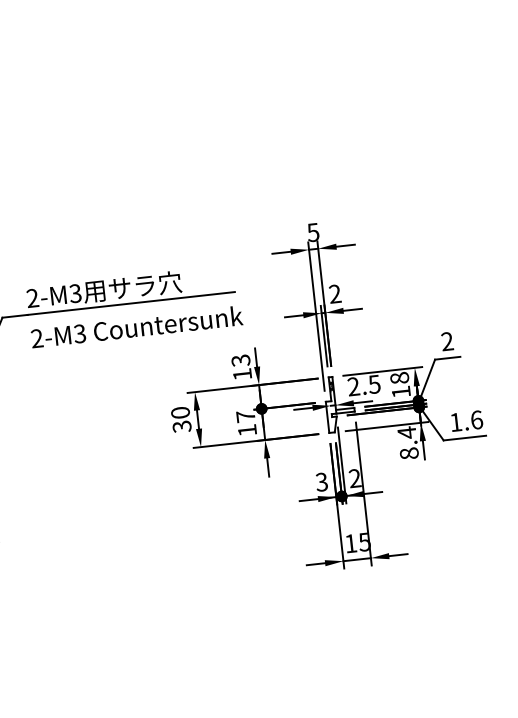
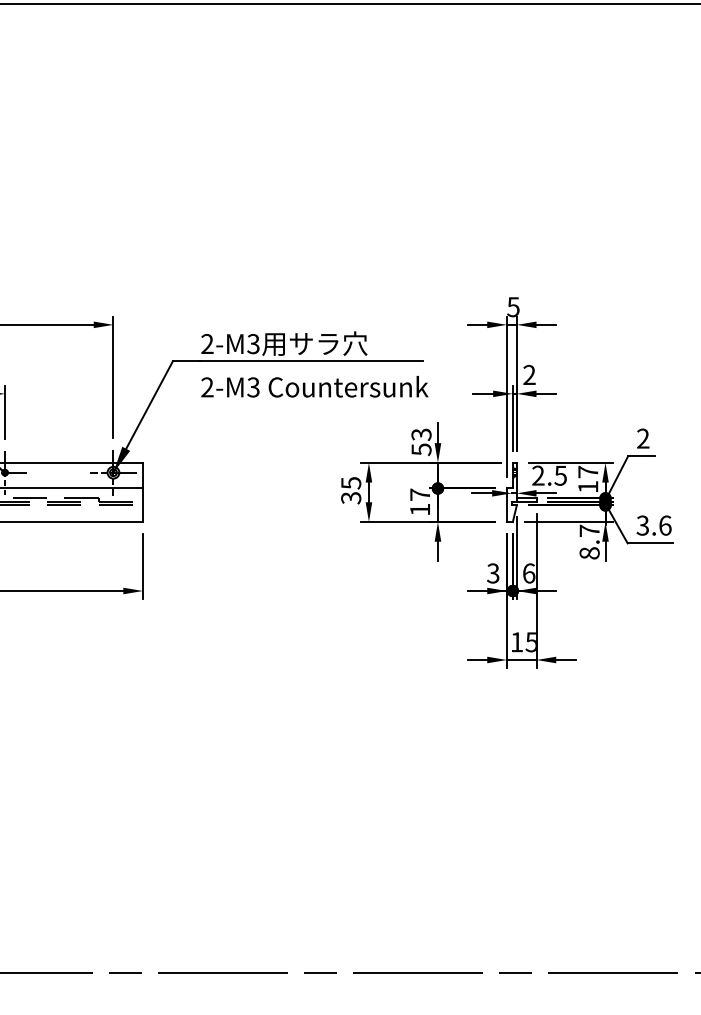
text: (242, 374) -> (421, 449), 13 -> 53
text: (399, 377) -> (588, 471), 18 -> 17
text: (180, 413) -> (351, 483), 30 -> 35
text: (455, 422) -> (642, 525), 1.6 -> 3.6
text: (406, 432) -> (589, 530), 8.4 -> 8.7
text: (354, 478) -> (528, 573), 2 -> 6

